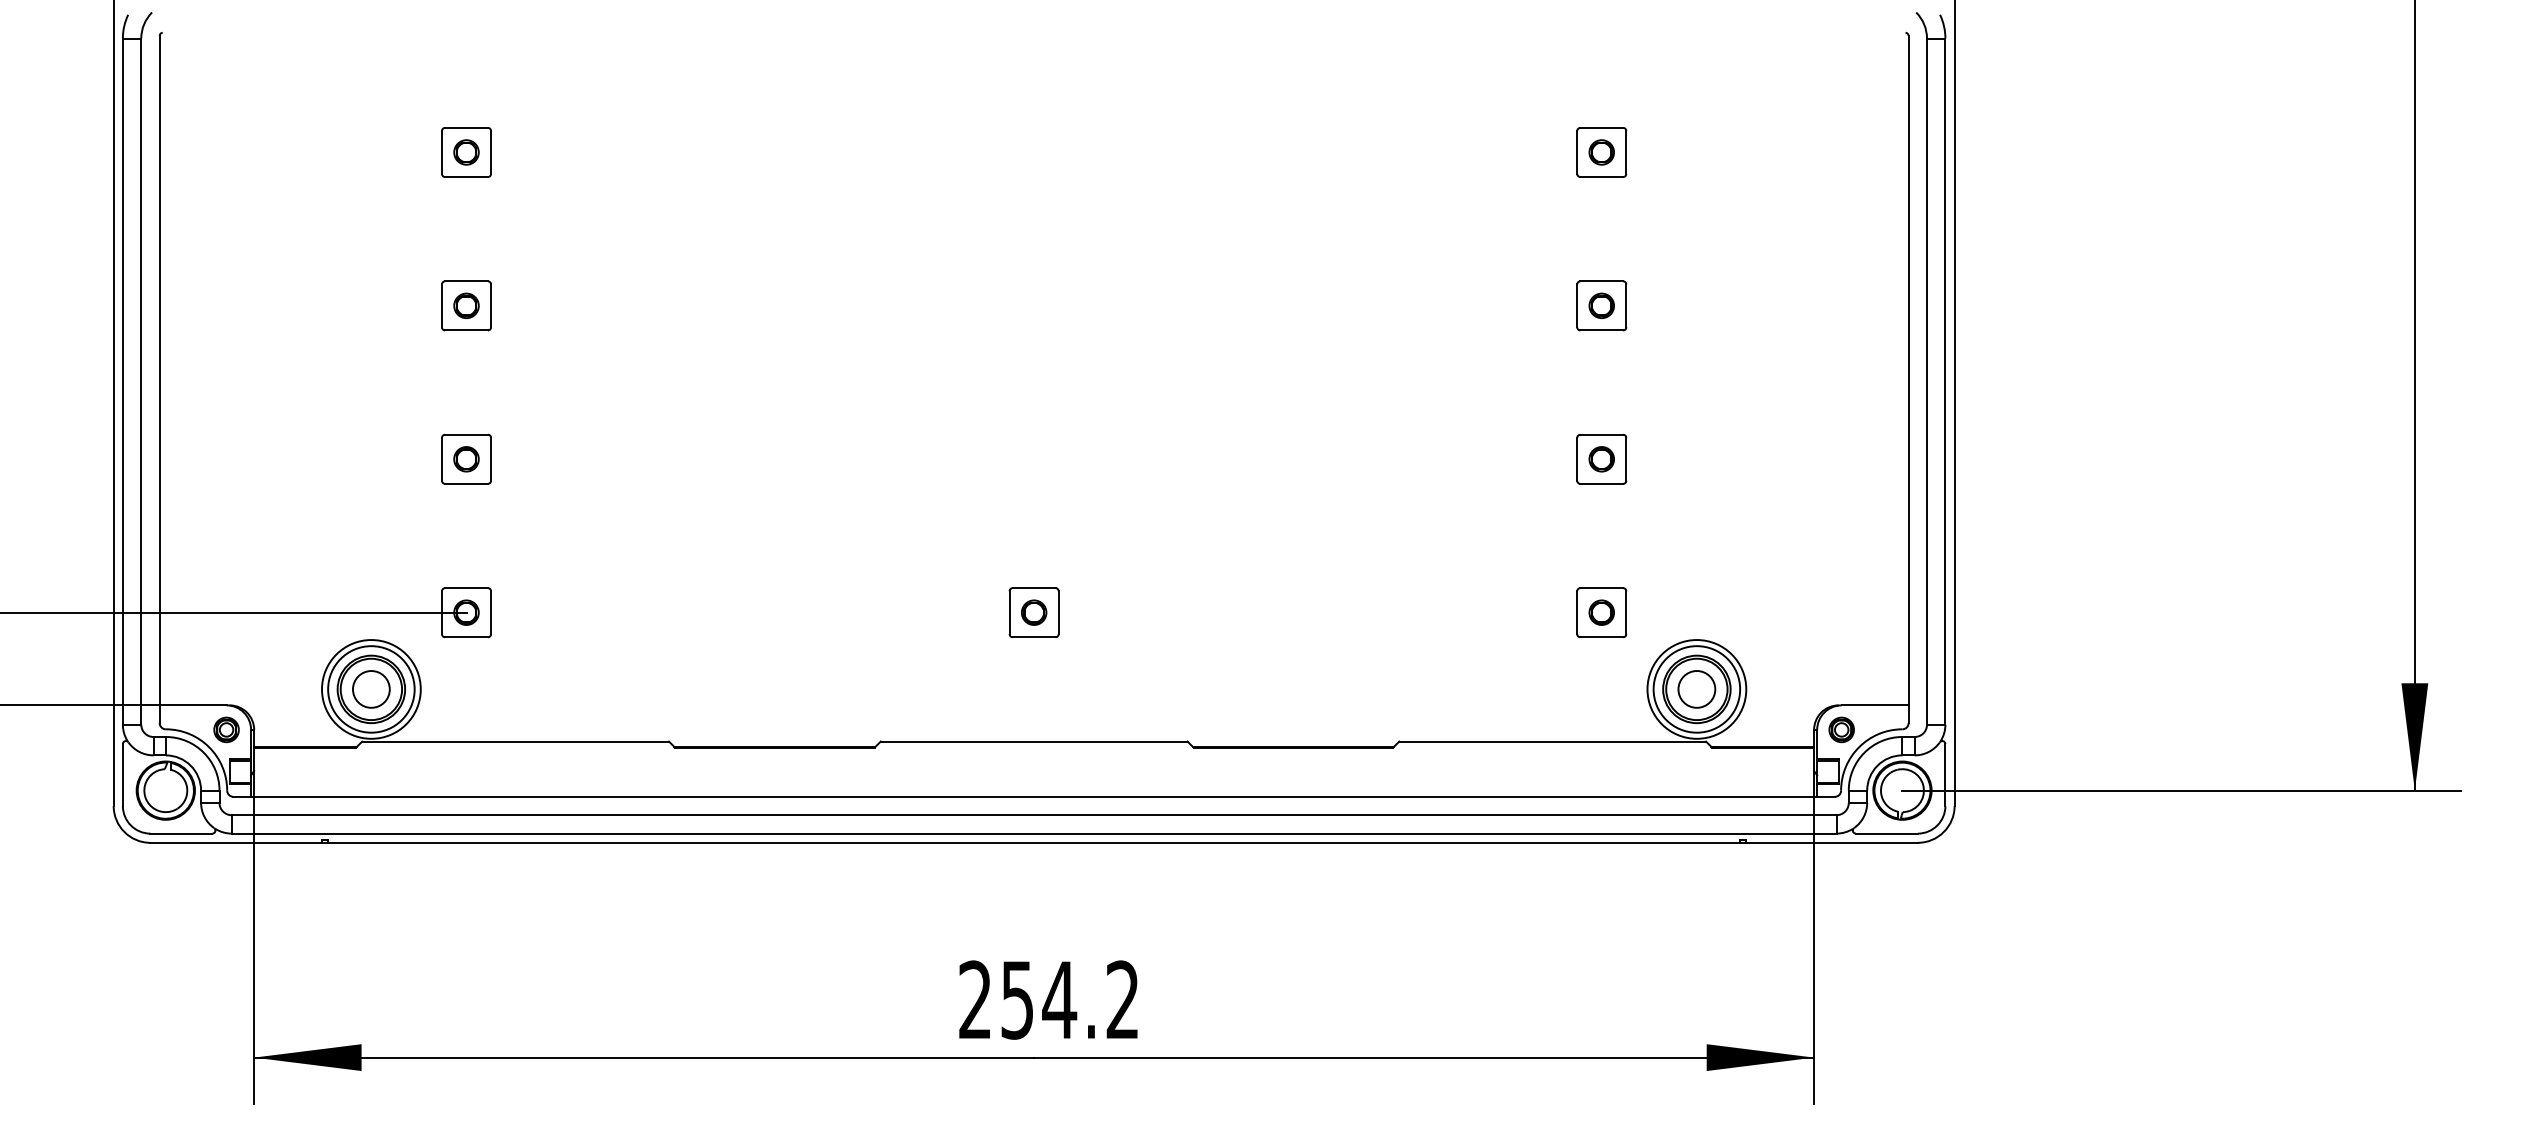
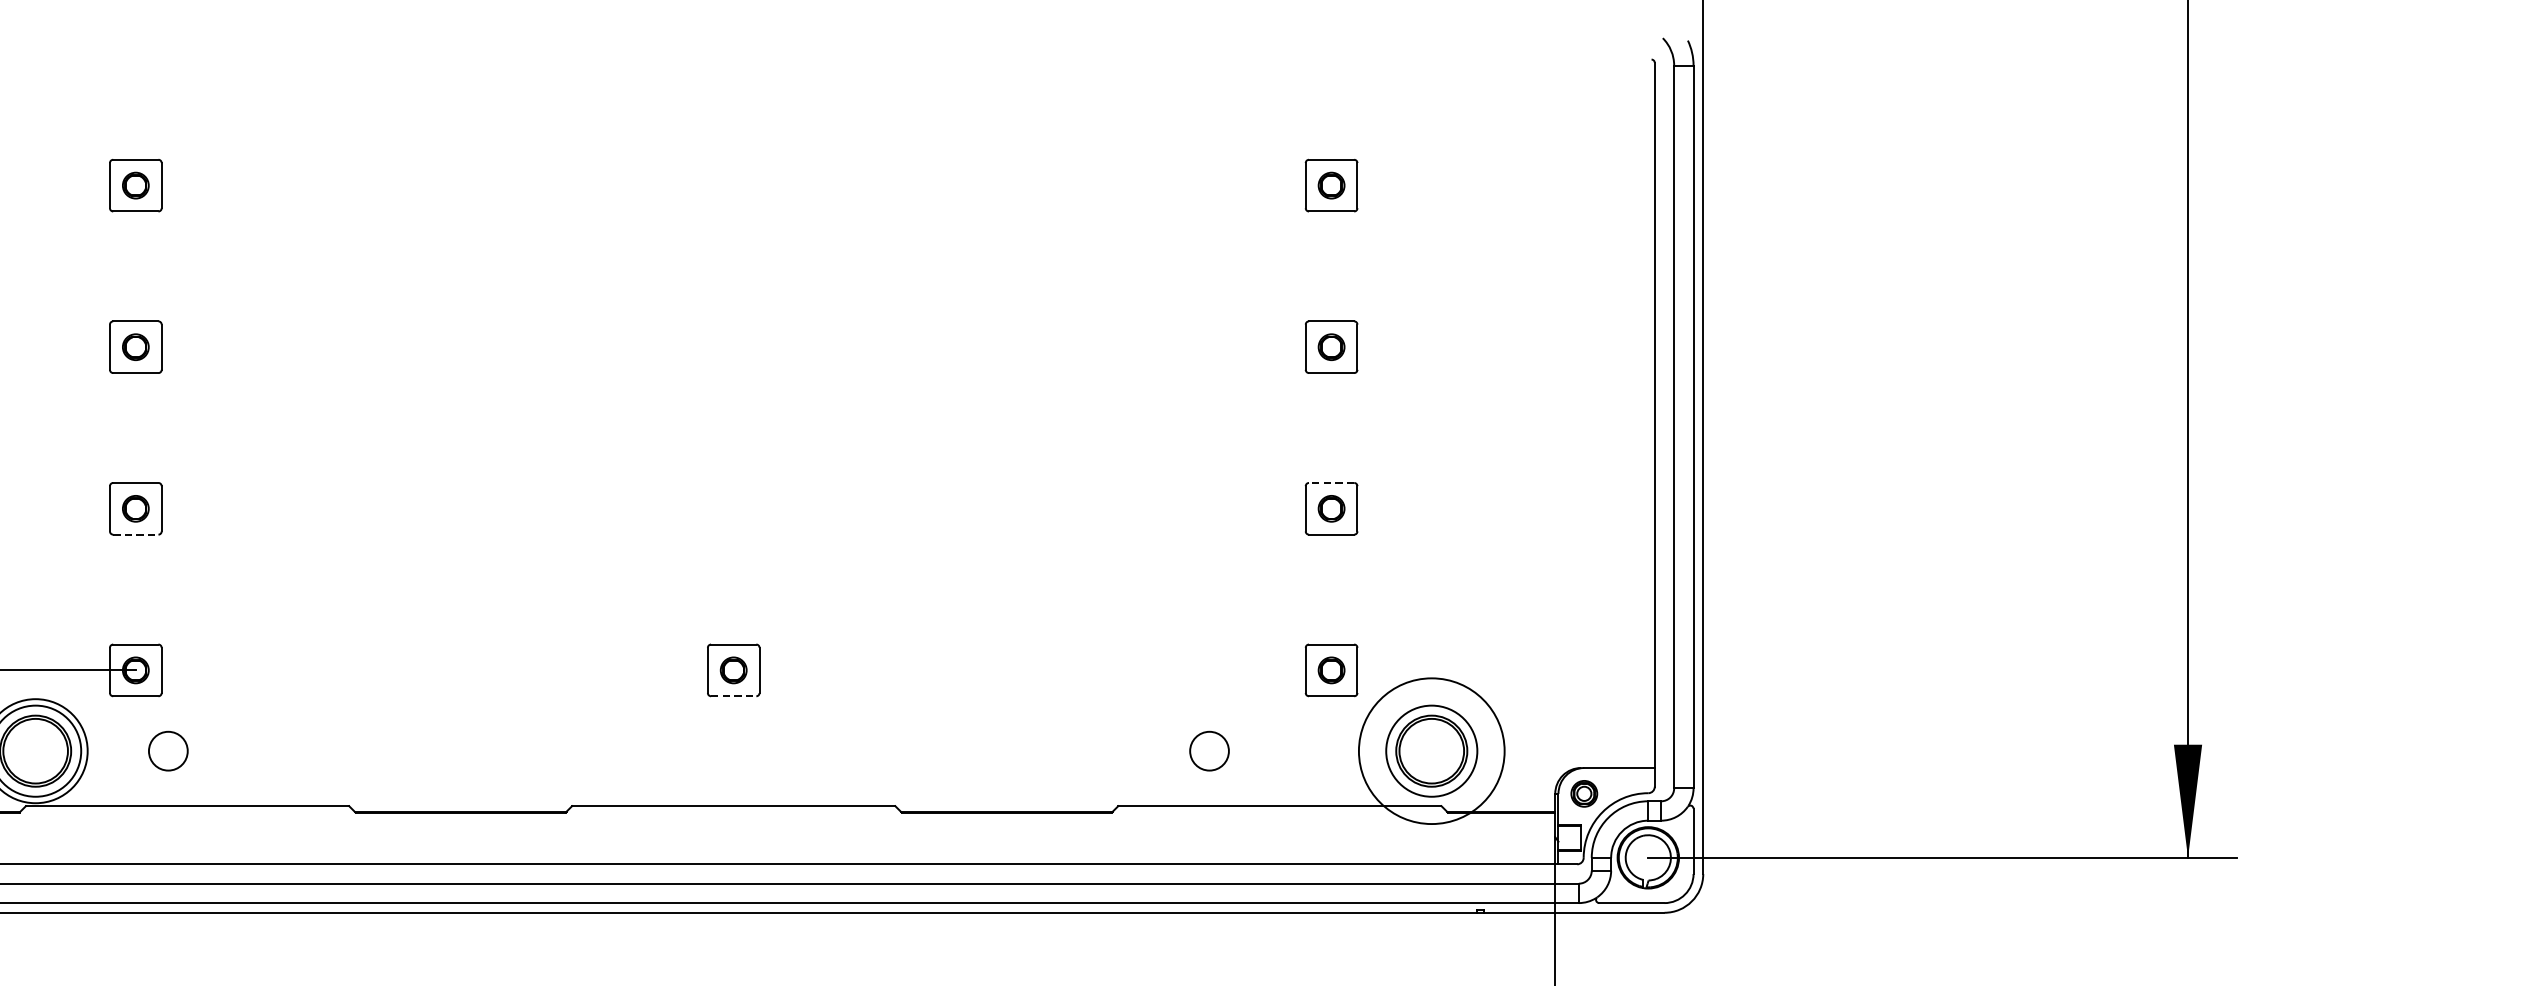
line: (1601, 434) -> (1331, 482), solid -> dashed
line: (467, 483) -> (136, 534), solid -> dashed
line: (1034, 637) -> (734, 696), solid -> dashed
circle: (371, 689) -> (168, 751), moved
circle: (1696, 689) -> (1209, 751), moved
circle: (1696, 689) -> (1431, 751), size x1.4

